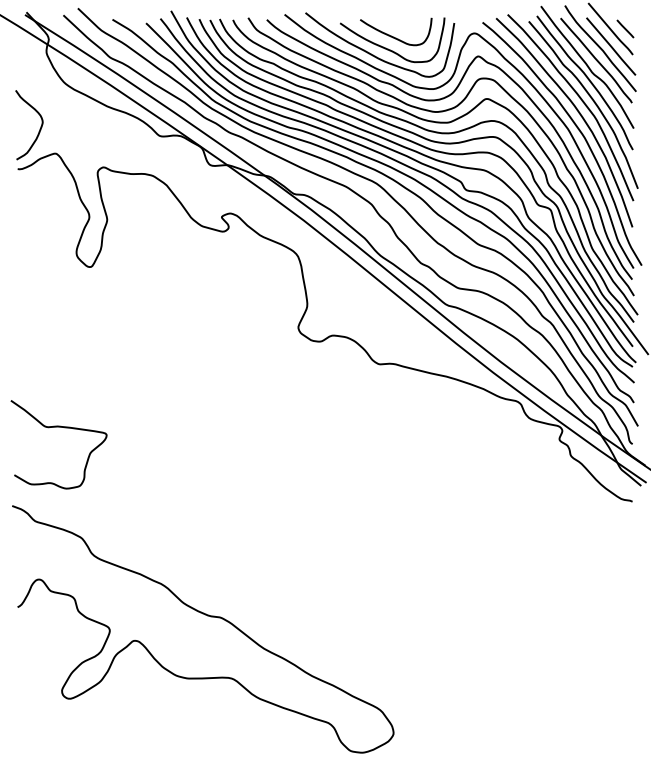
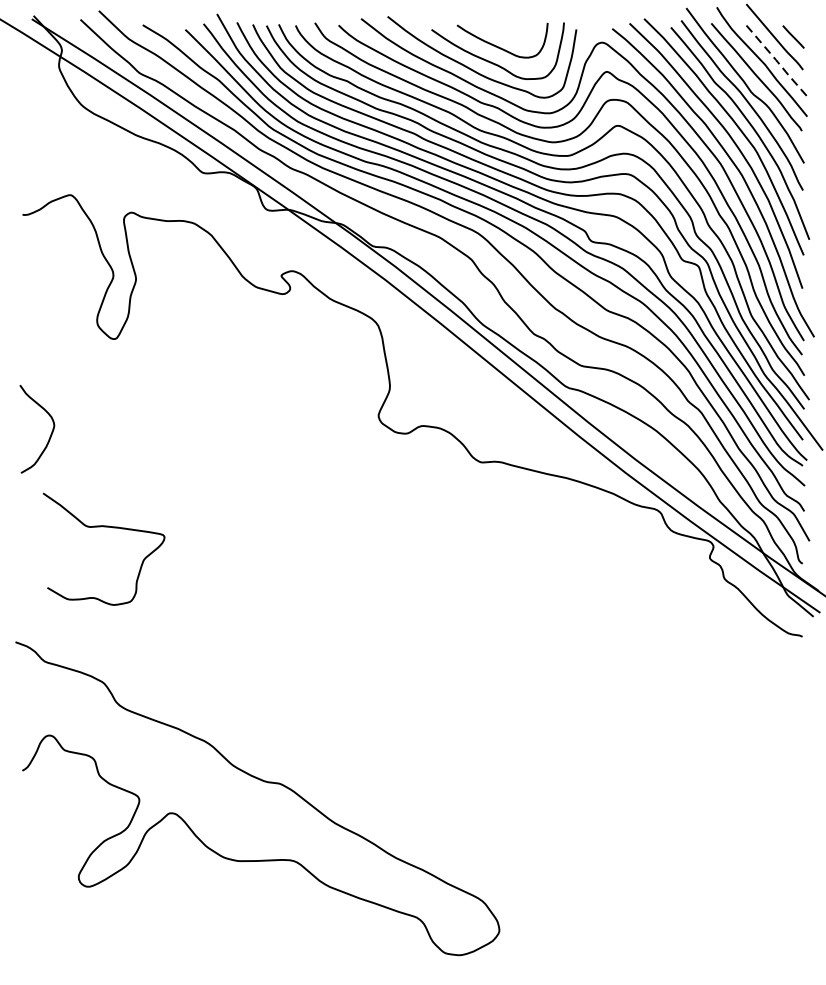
line: (611, 46) -> (775, 59), solid -> dashed
curve: (39, 129) -> (50, 434), moved
curve: (58, 427) -> (103, 527), moved

